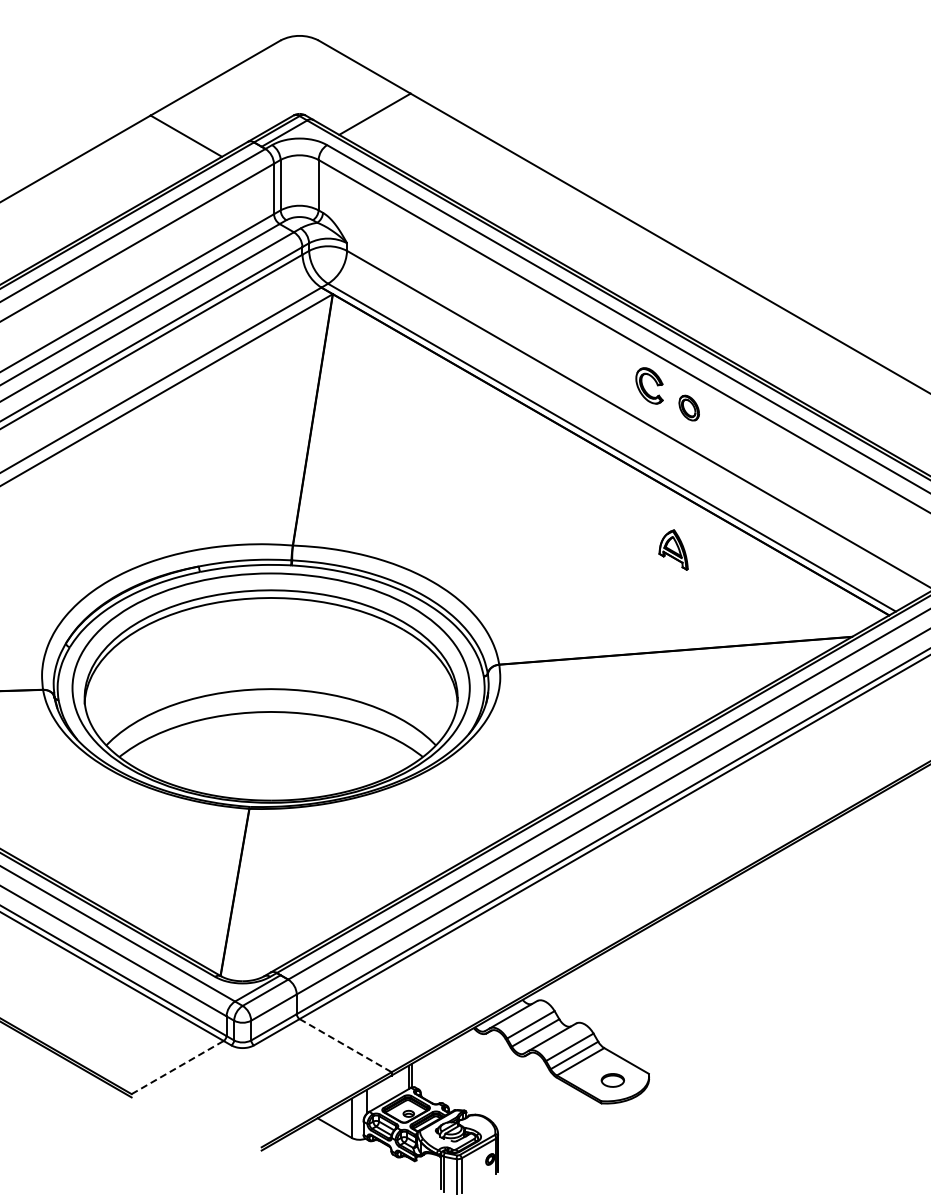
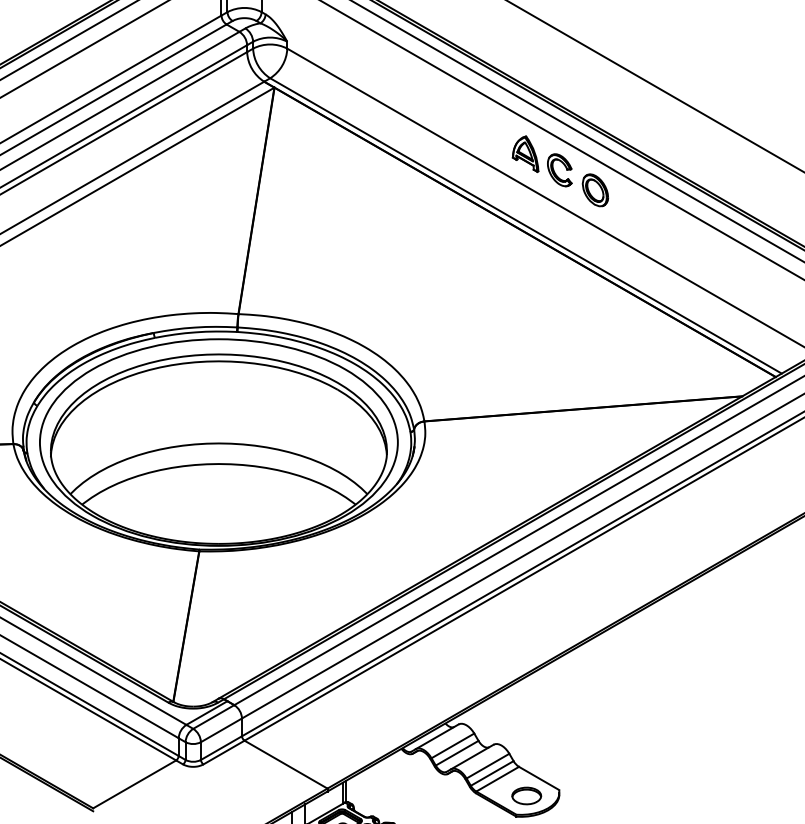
part: (689, 407) -> (595, 189), size x1.43
part: (673, 549) -> (525, 153), moved
line: (346, 1045) -> (286, 764), dashed -> solid
line: (178, 1067) -> (135, 784), dashed -> solid
part: (612, 1080) -> (526, 796), size x1.43

